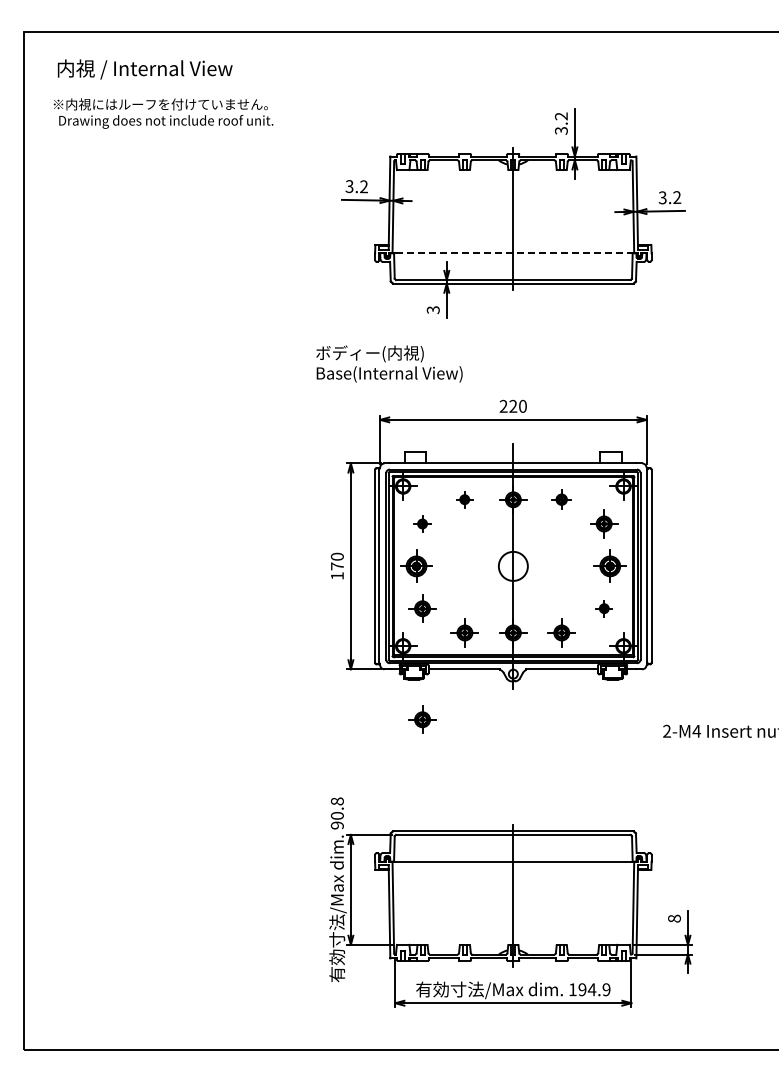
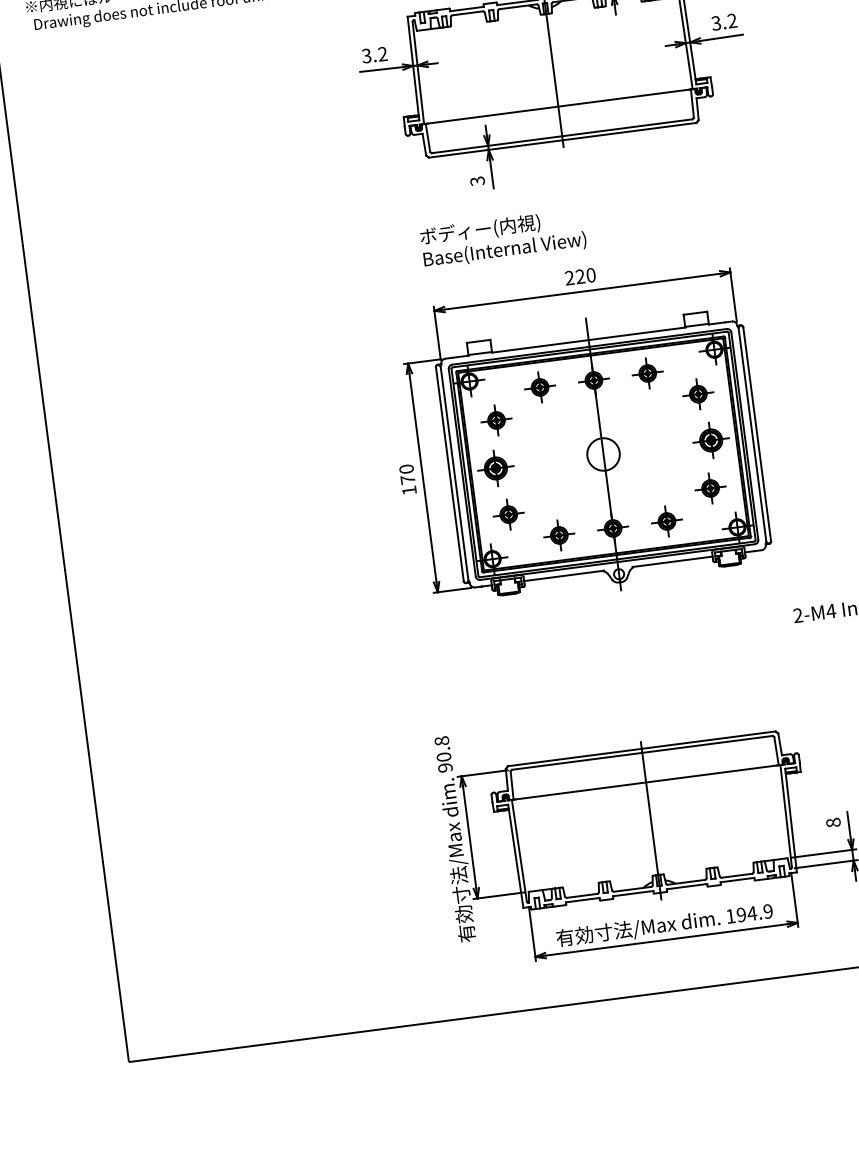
line: (513, 253) -> (558, 106), dashed -> solid
text: (389, 363) -> (503, 238), moved
part: (464, 499) -> (539, 387), size x1.67
part: (561, 499) -> (647, 373), size x1.43
part: (422, 523) -> (496, 419), size x1.67
part: (604, 608) -> (710, 488), size x1.67
part: (422, 719) -> (524, 637), removed

